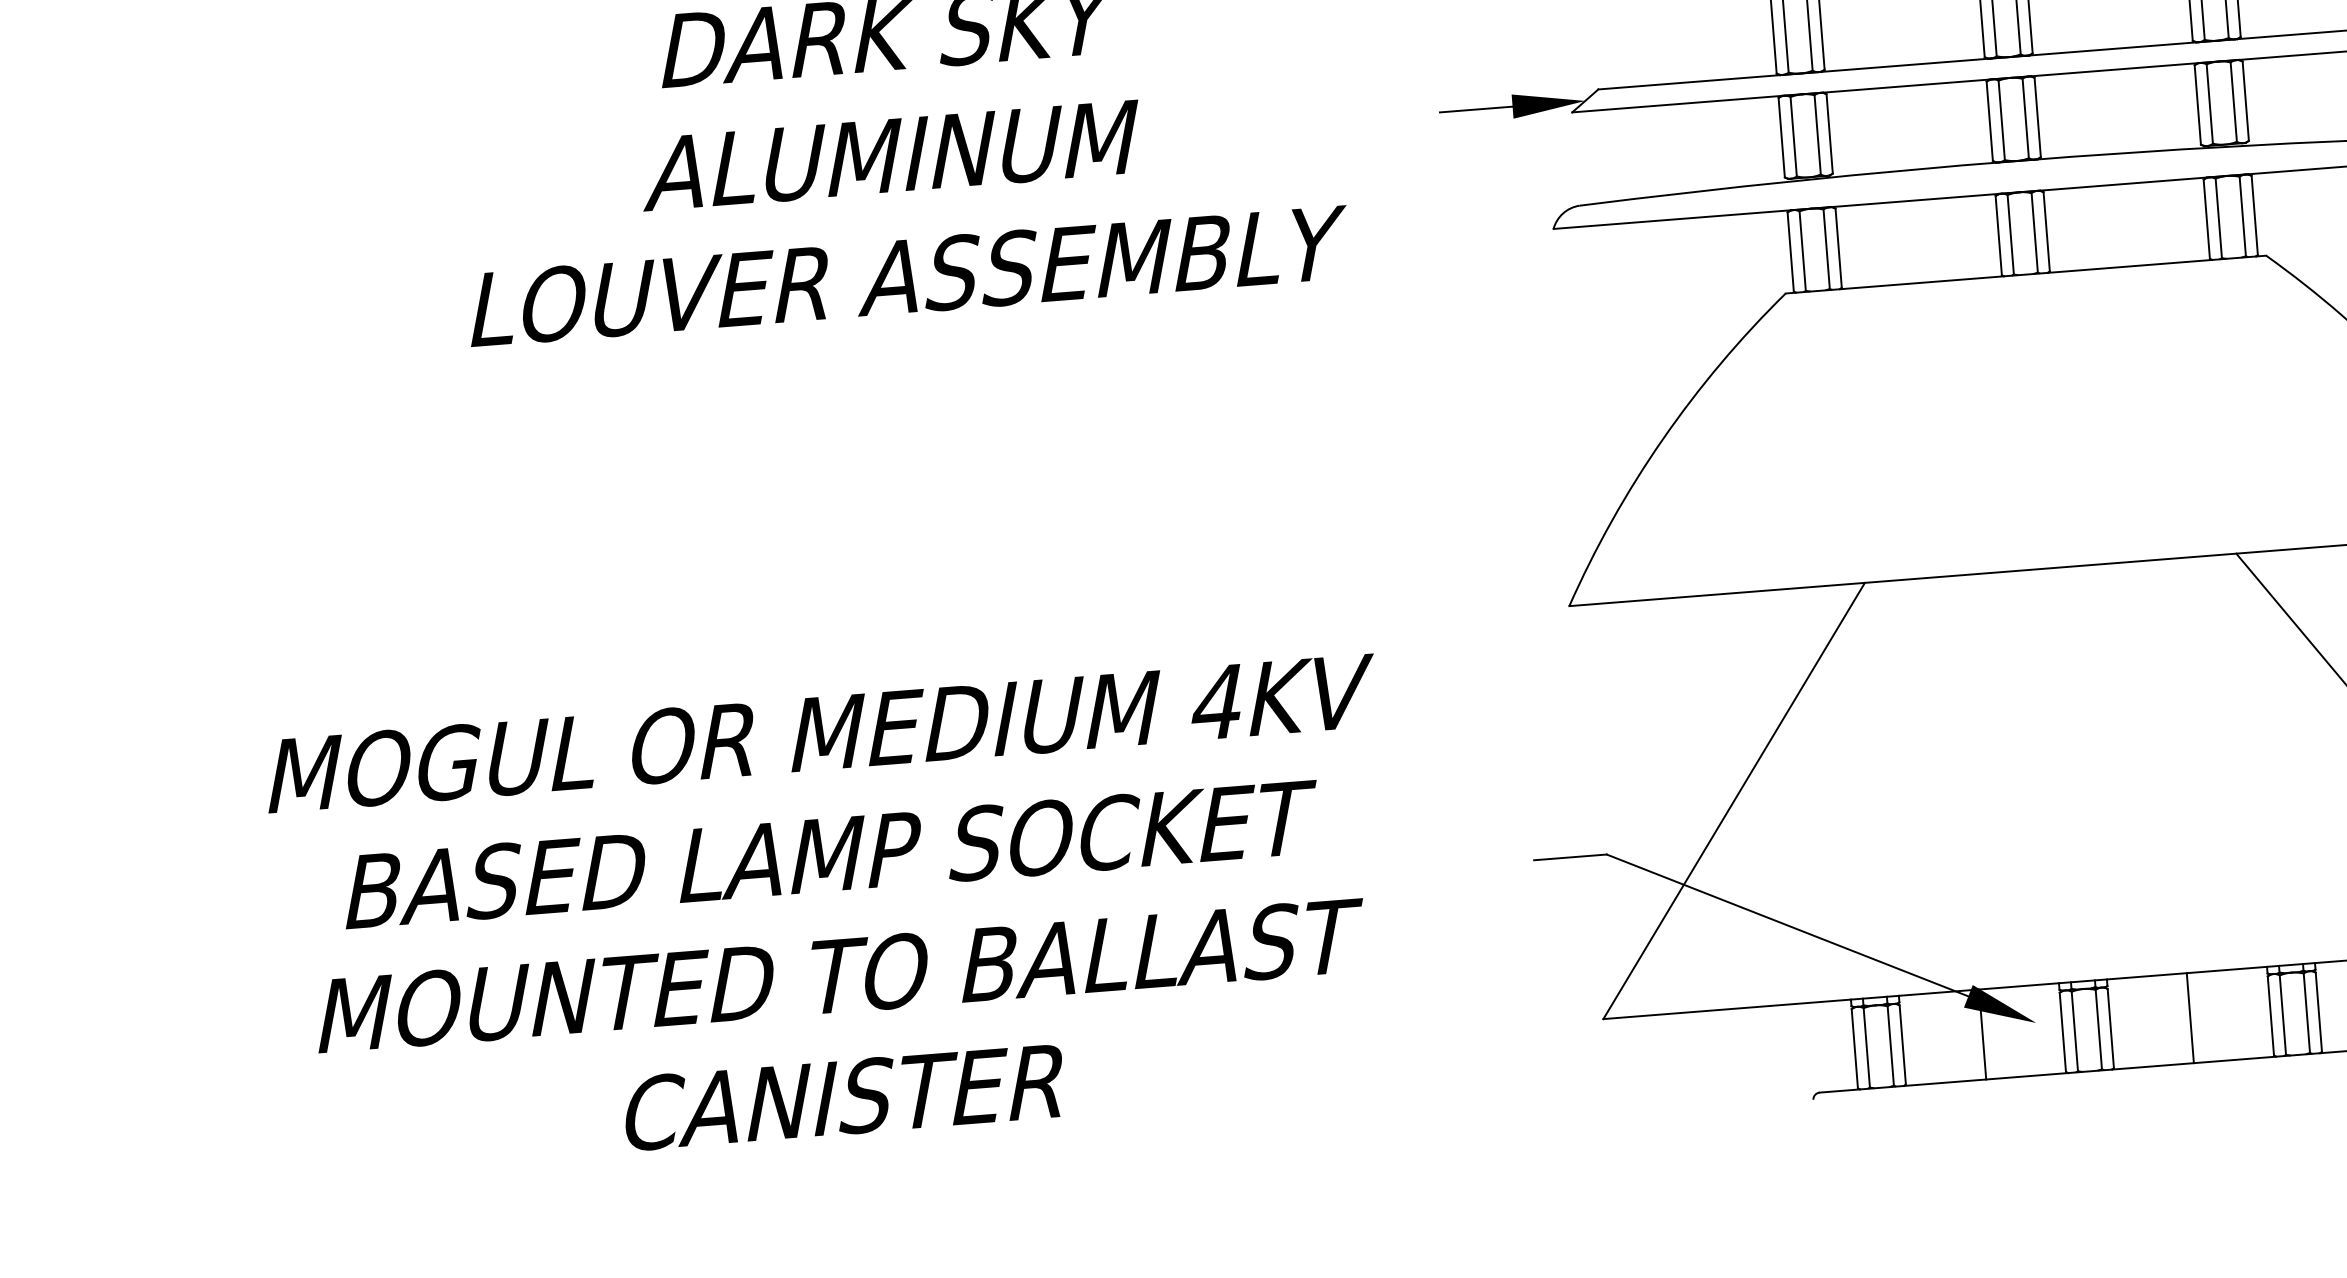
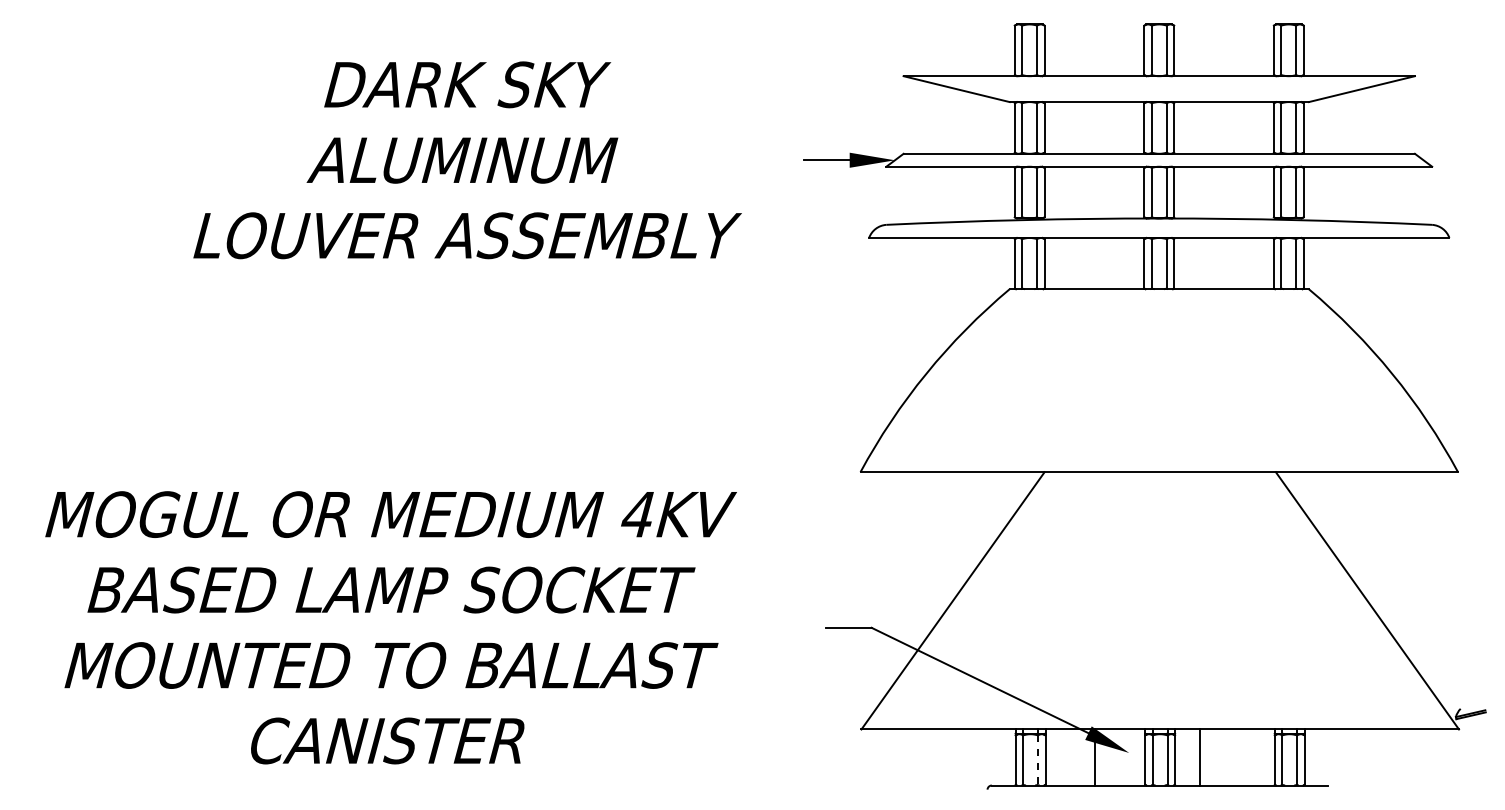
line: (2189, 1018) -> (1199, 757), moved
line: (1891, 1046) -> (1038, 760), solid -> dashed

